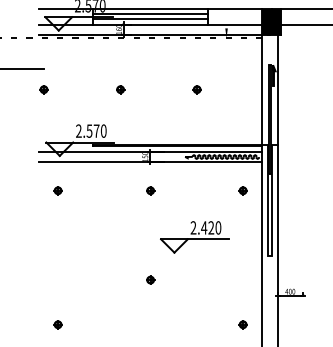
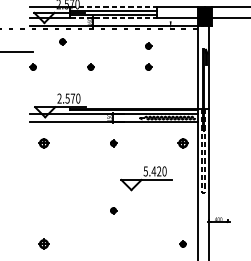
line: (151, 9) -> (114, 7), solid -> dashed
line: (151, 24) -> (114, 18), solid -> dashed
part: (82, 55) -> (62, 41), added
part: (196, 61) -> (148, 46), added
part: (57, 190) -> (43, 143), size x1.6
part: (242, 190) -> (182, 143), size x1.6
text: (193, 227) -> (145, 171), 2.420 -> 5.420
line: (269, 256) -> (202, 192), solid -> dashed
part: (57, 324) -> (43, 244), size x1.6

